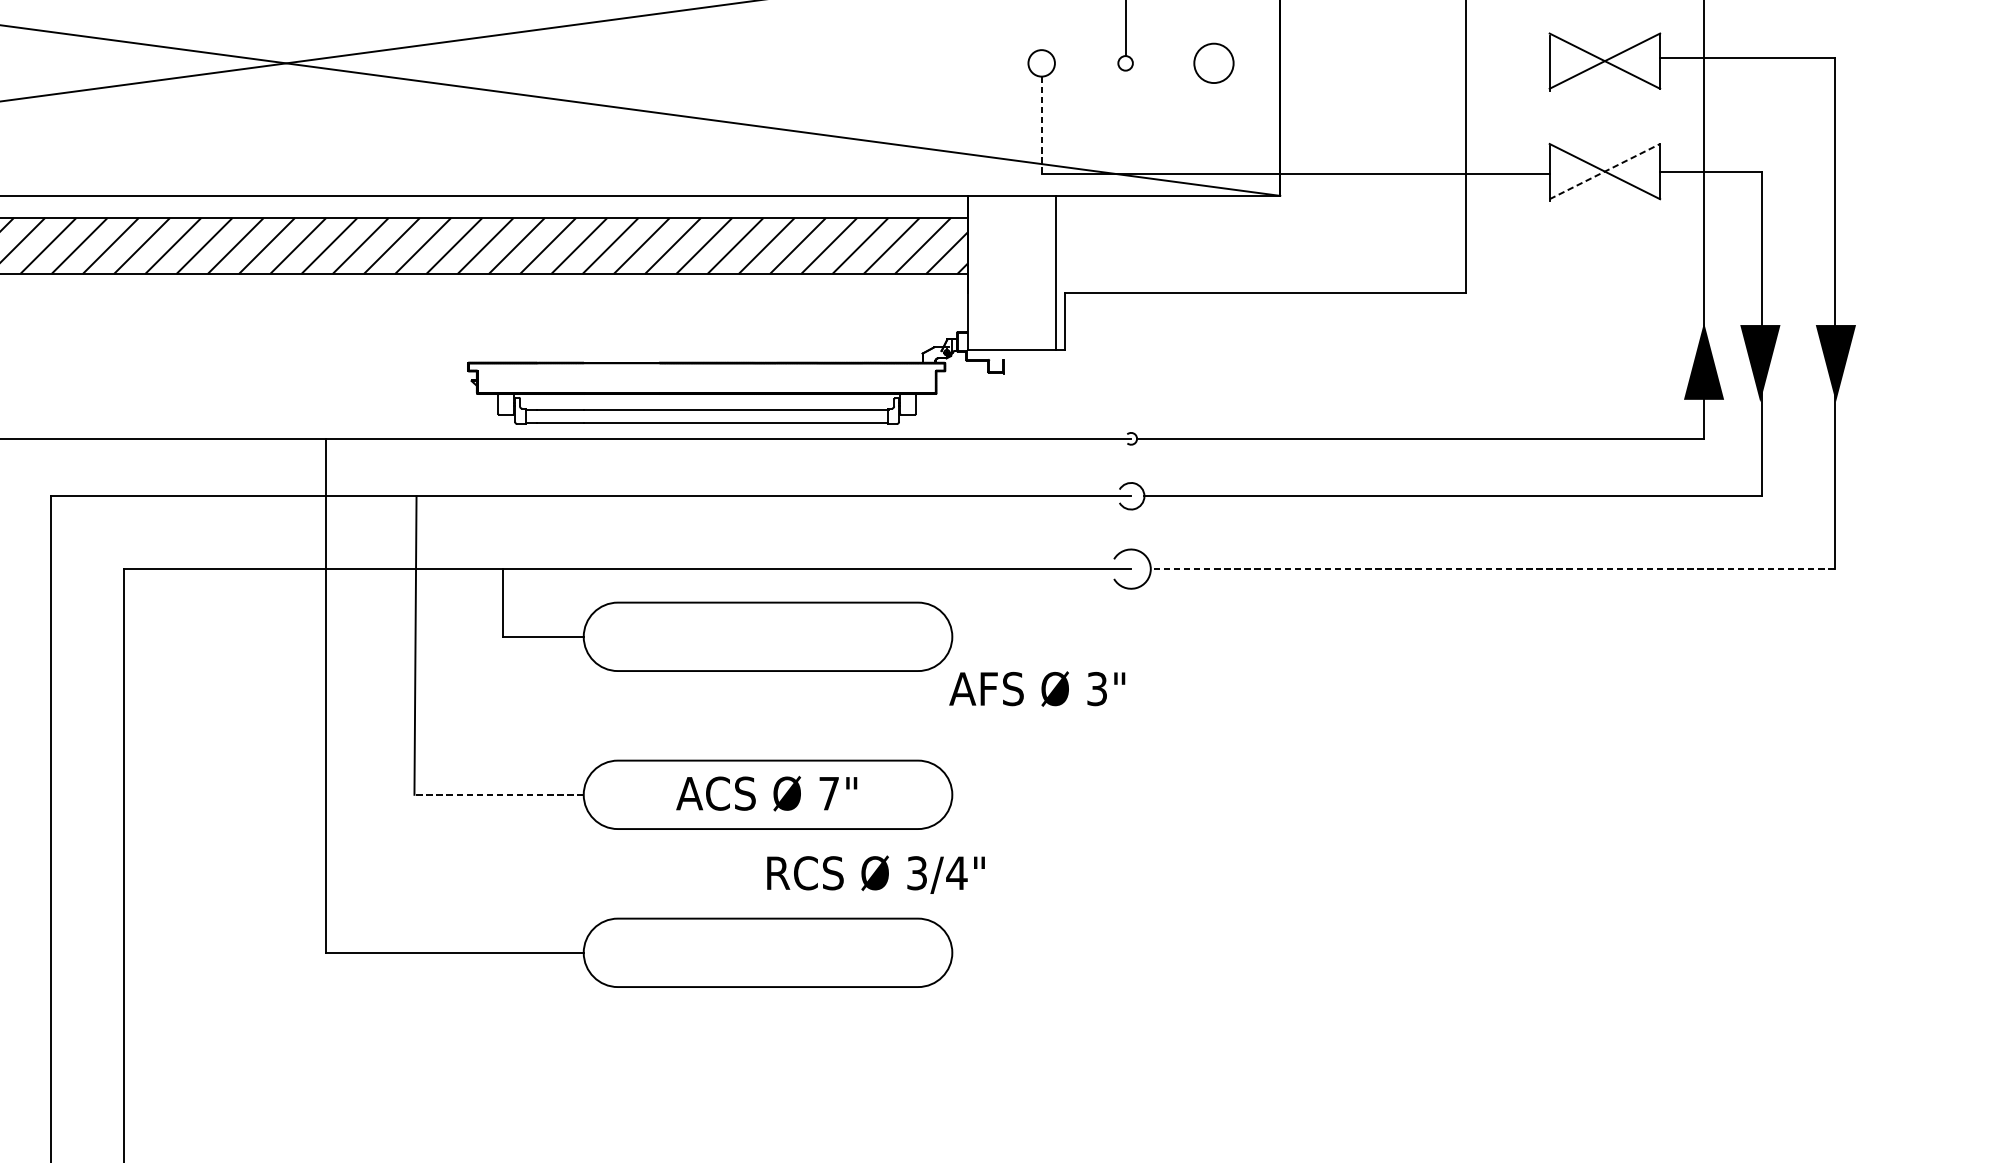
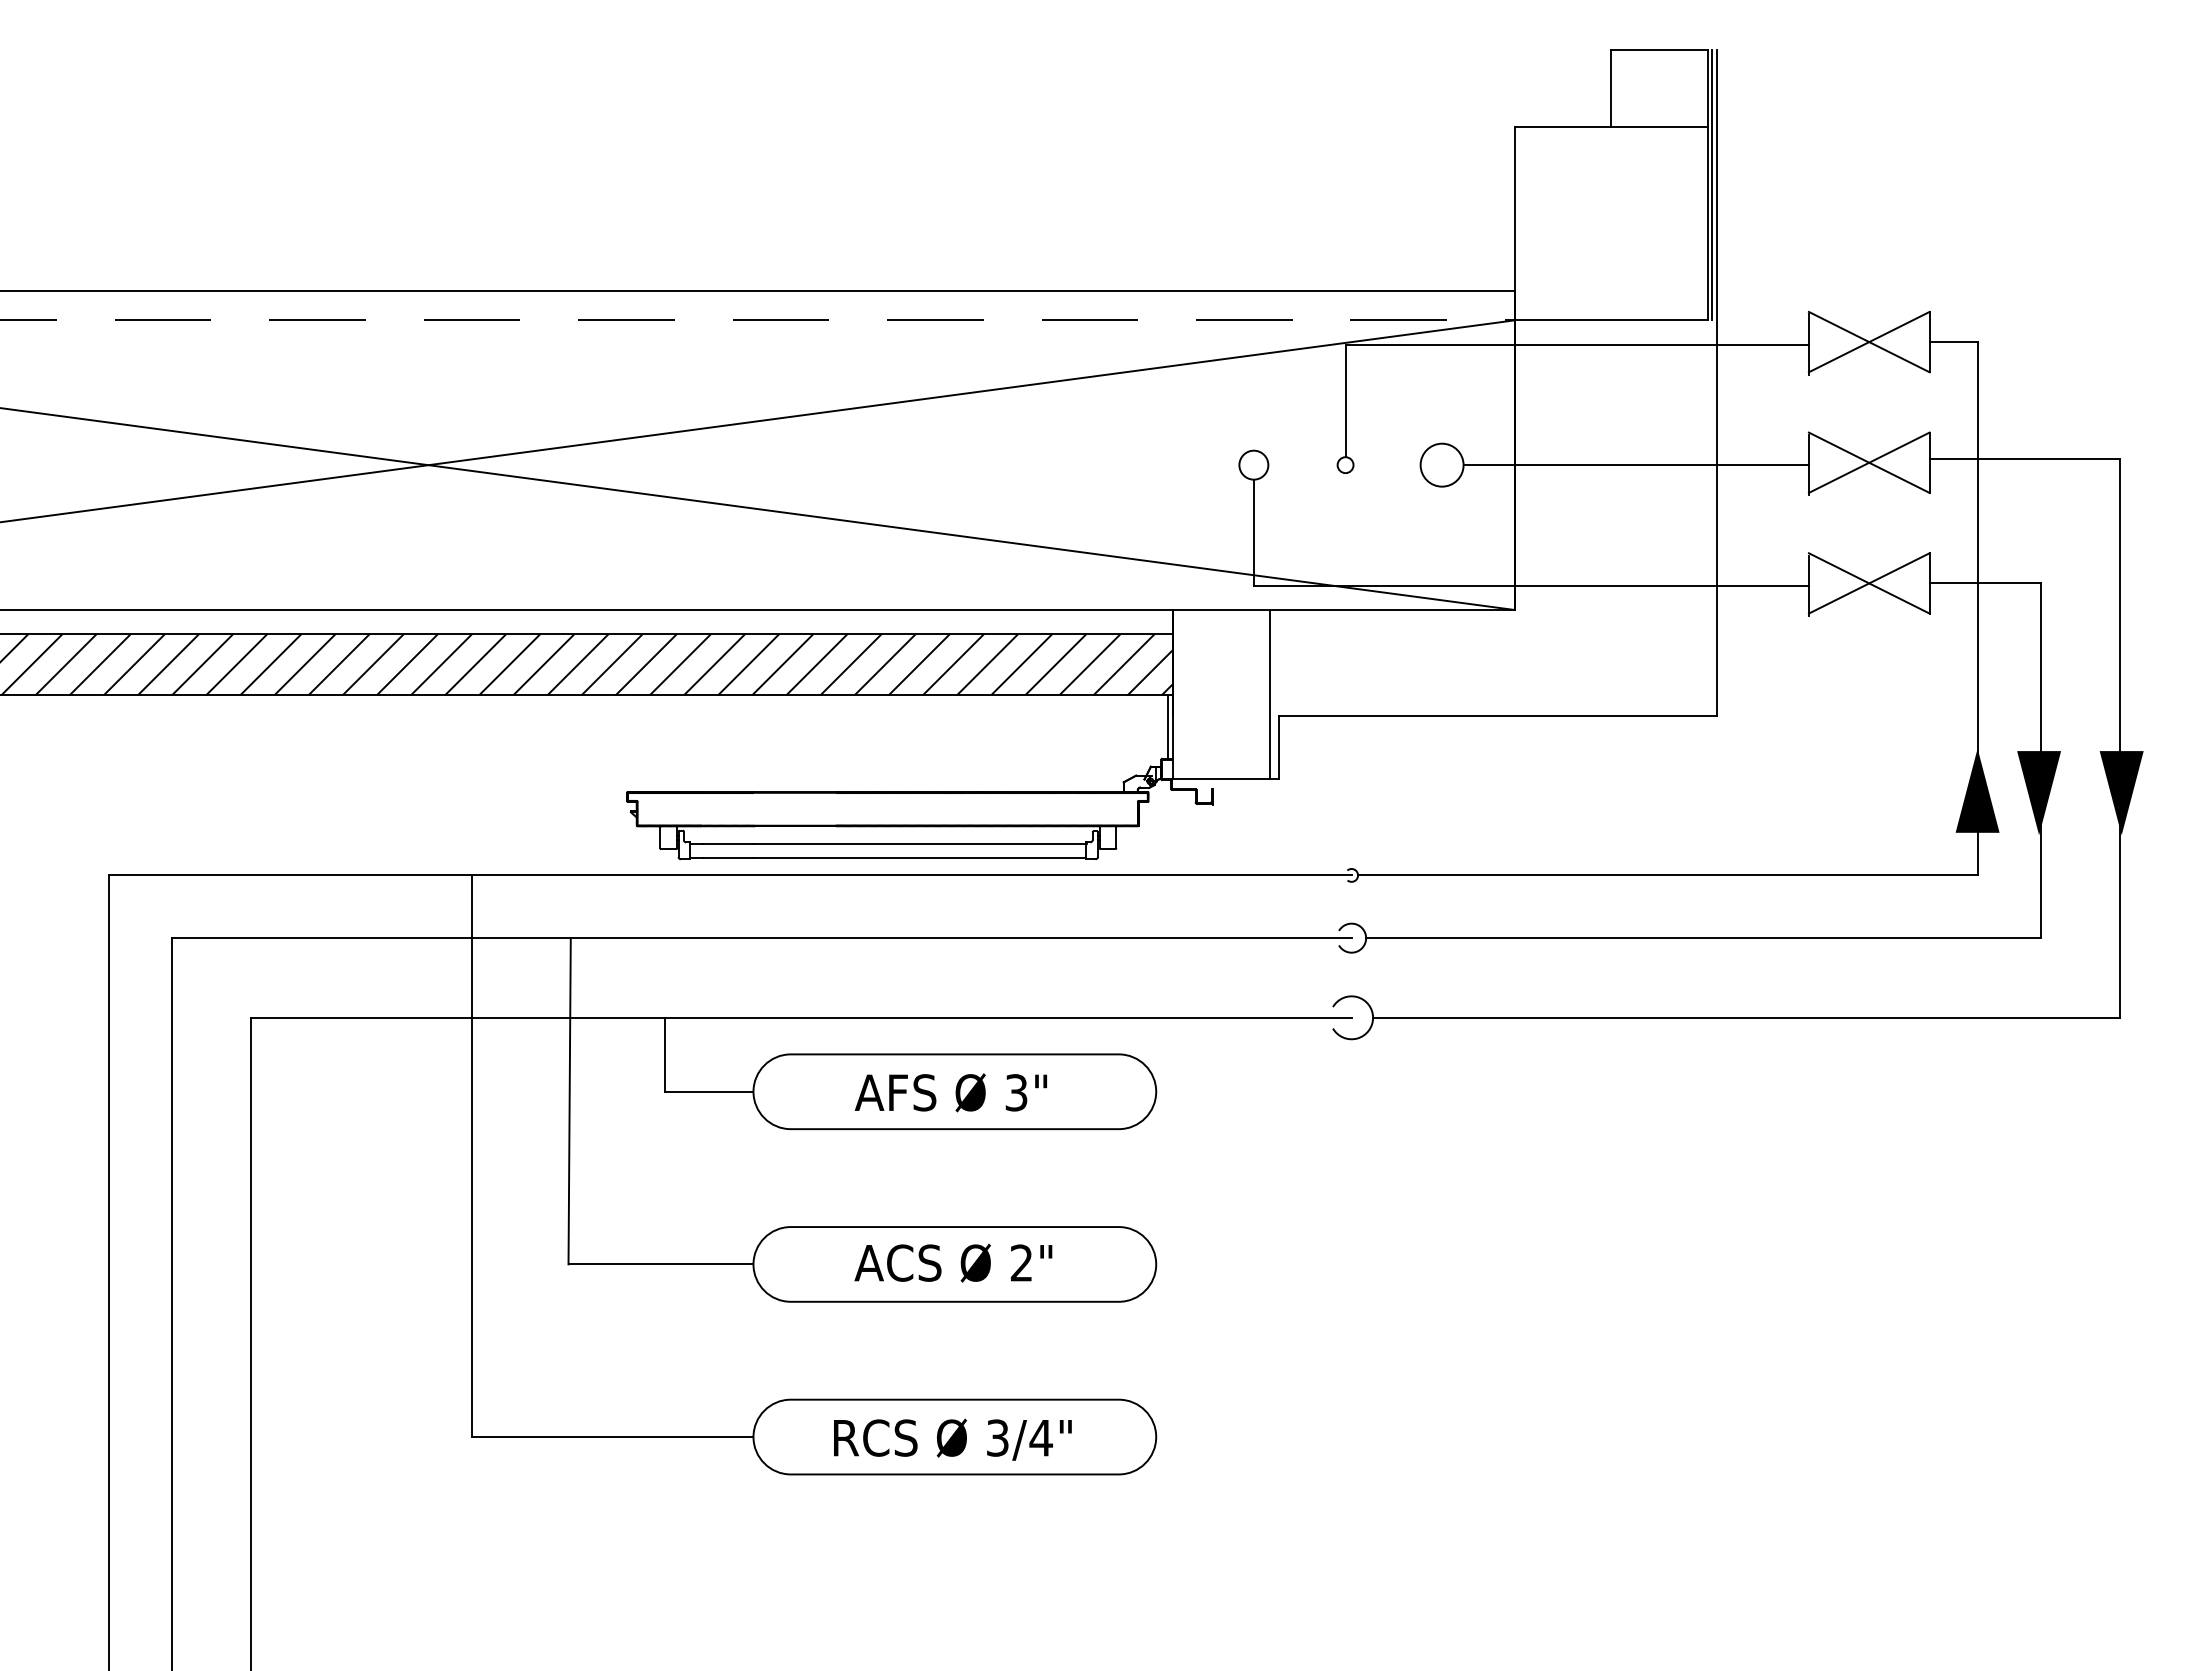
line: (1390, 63) -> (1635, 465), added
line: (1041, 125) -> (1253, 533), dashed -> solid
line: (1605, 171) -> (1869, 583), dashed -> solid
line: (963, 302) -> (1168, 726), added
line: (1492, 568) -> (1746, 1017), dashed -> solid
text: (1036, 688) -> (950, 1092), moved
text: (829, 793) -> (1021, 1262), 7" -> 2"
line: (498, 794) -> (660, 1264), dashed -> solid
text: (875, 874) -> (952, 1439), moved

